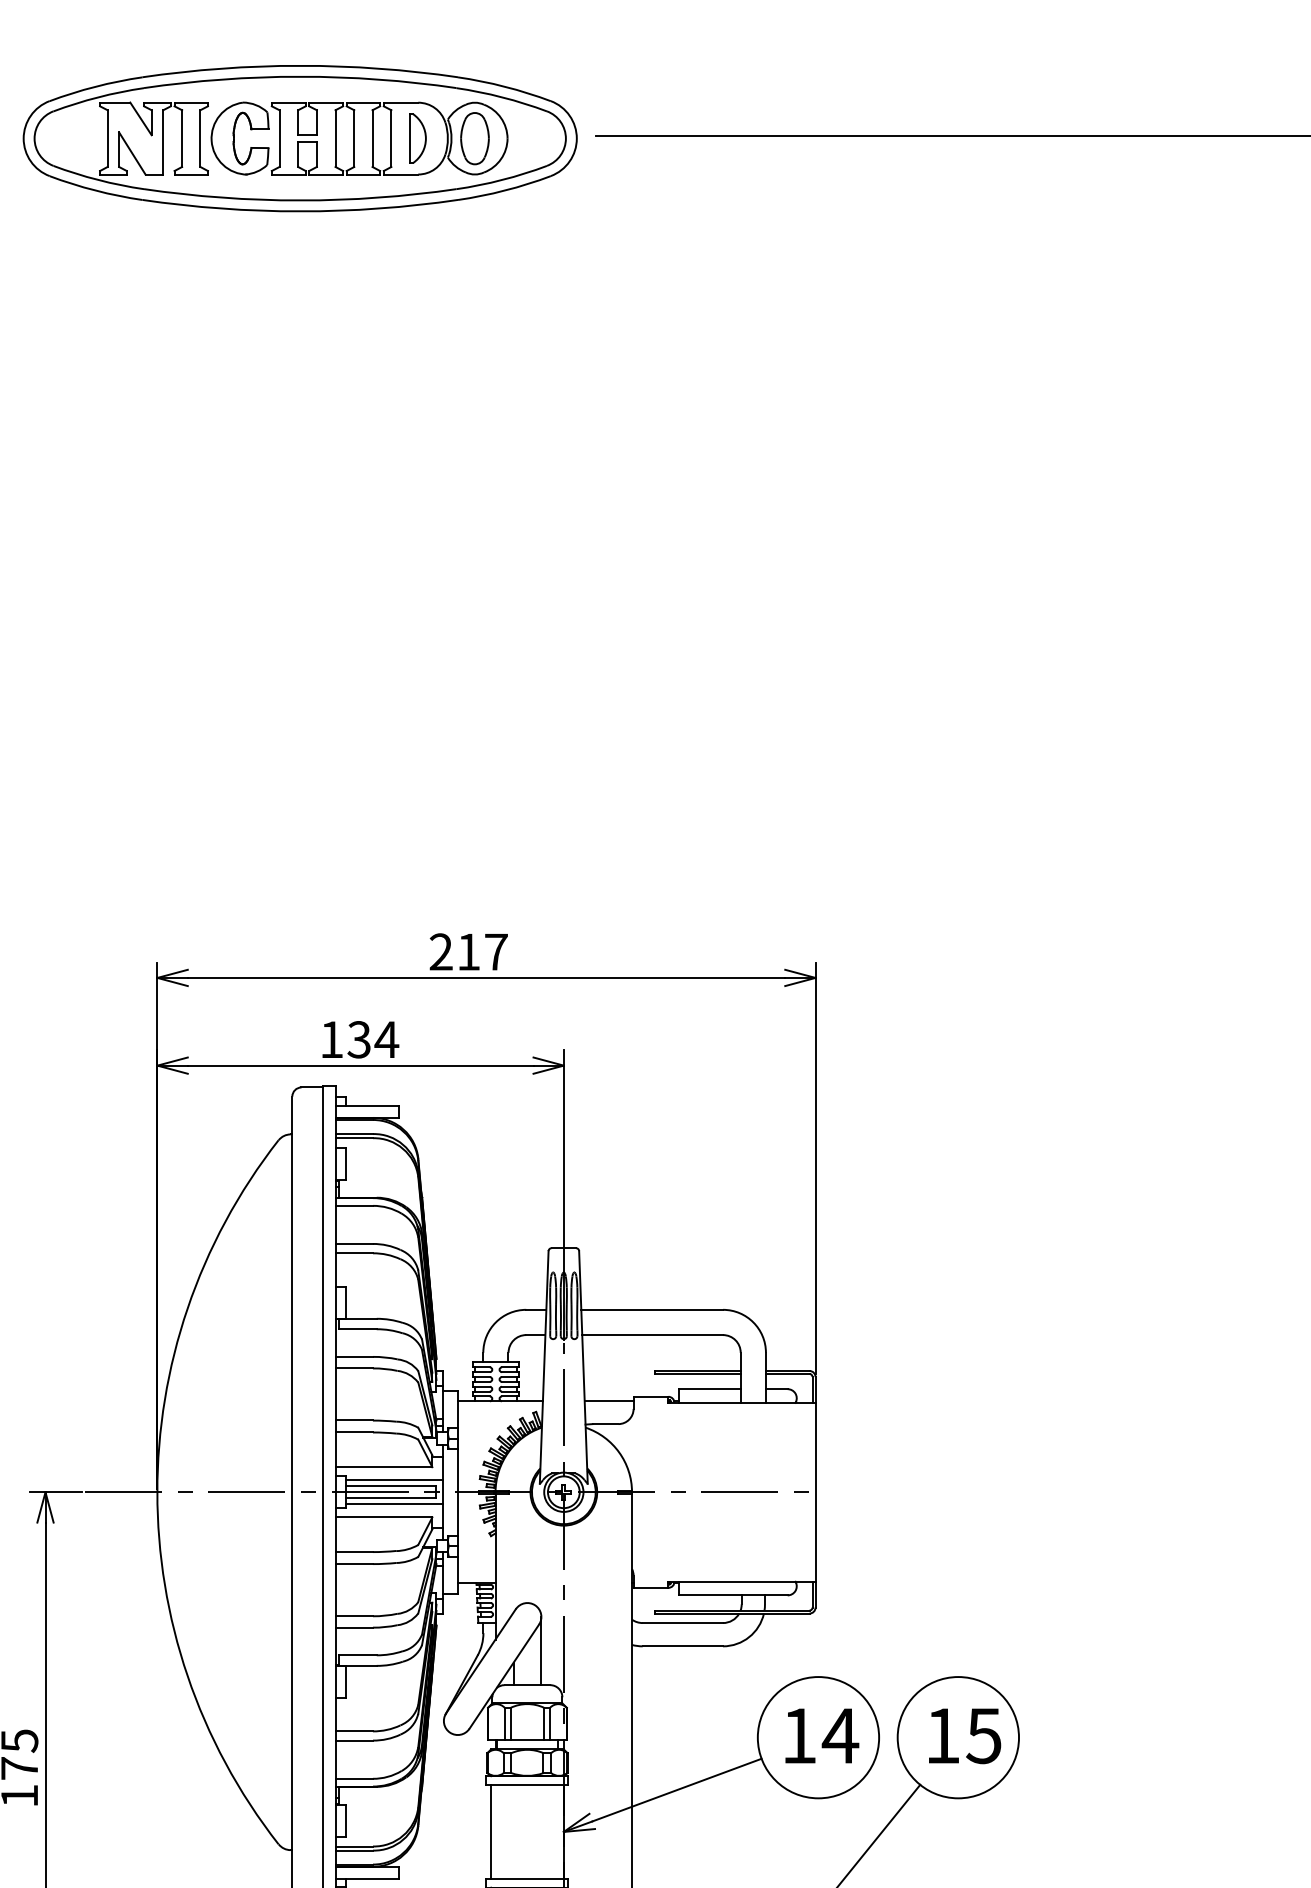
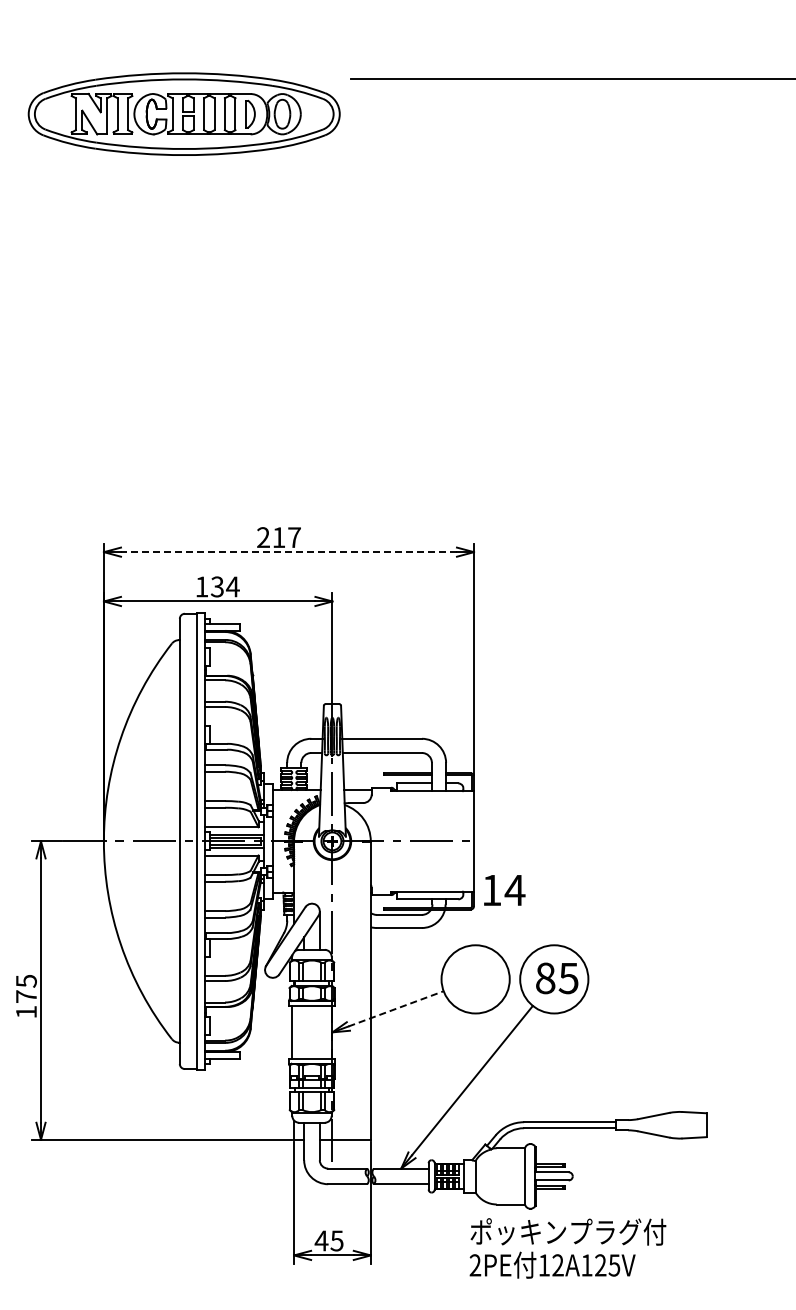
part: (298, 137) -> (183, 113), moved
line: (485, 978) -> (288, 552), solid -> dashed
text: (821, 1736) -> (504, 890), moved
text: (942, 1736) -> (545, 978), 15 -> 85
line: (677, 1789) -> (396, 1008), solid -> dashed

